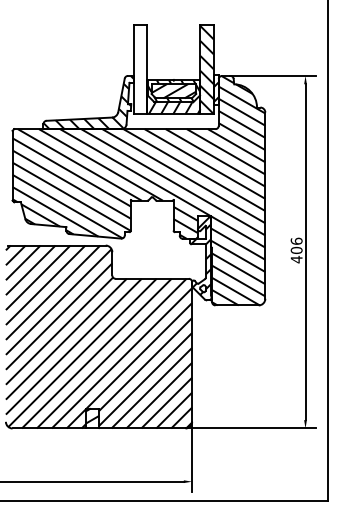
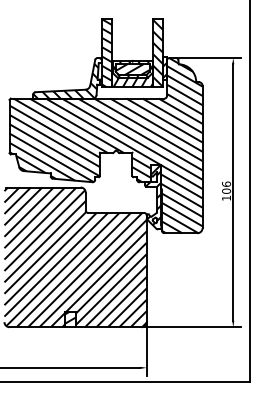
hatch: (140, 69) -> (107, 53), added
text: (296, 259) -> (226, 198), 406 -> 106

